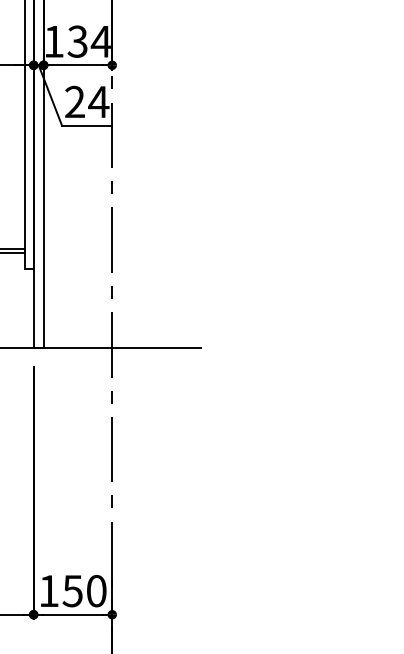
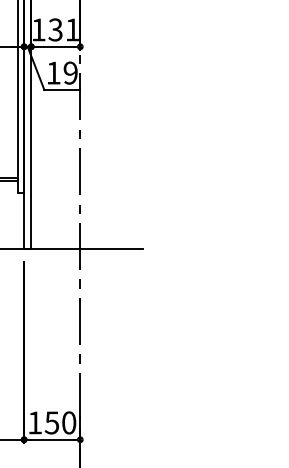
text: (99, 41) -> (71, 29), 134 -> 131
text: (87, 101) -> (62, 72), 24 -> 19

